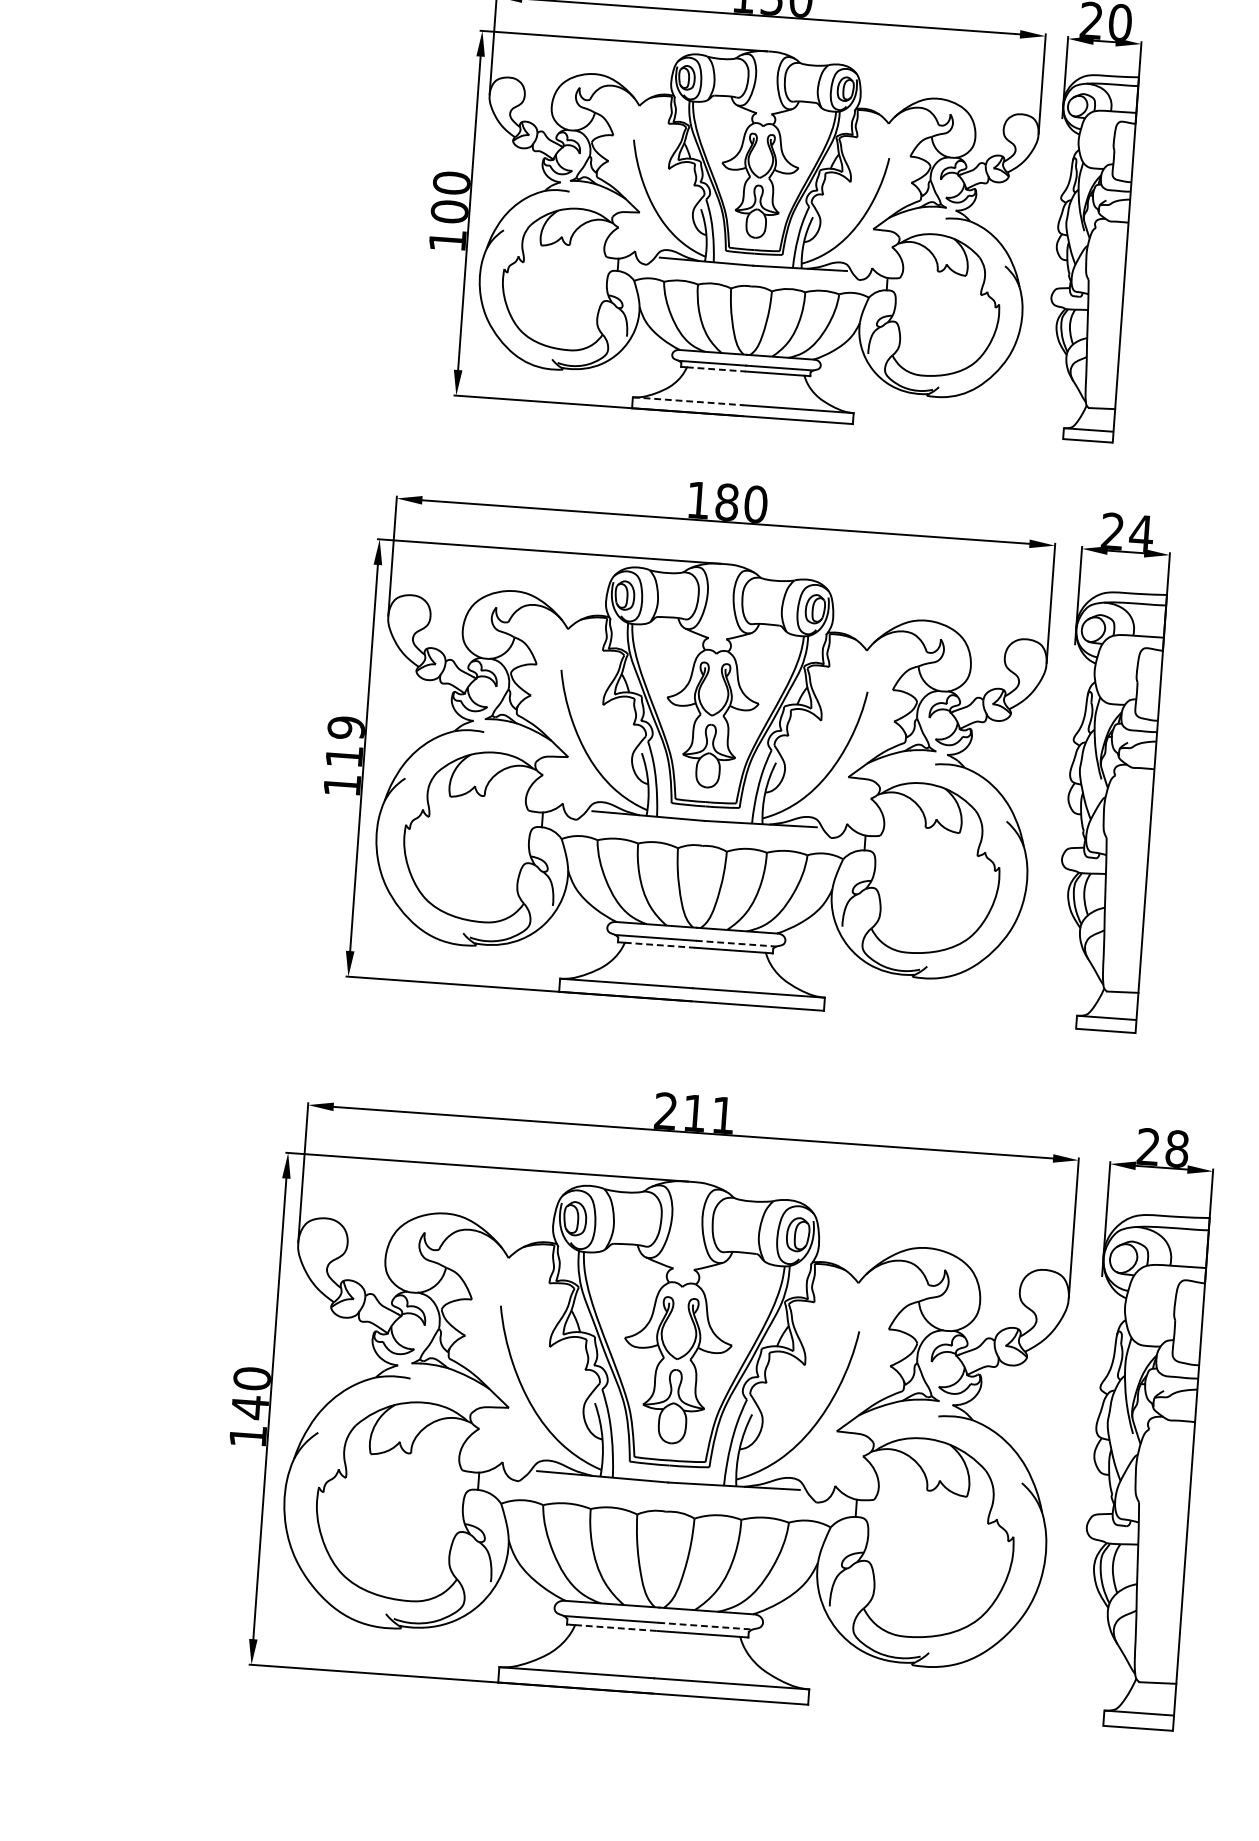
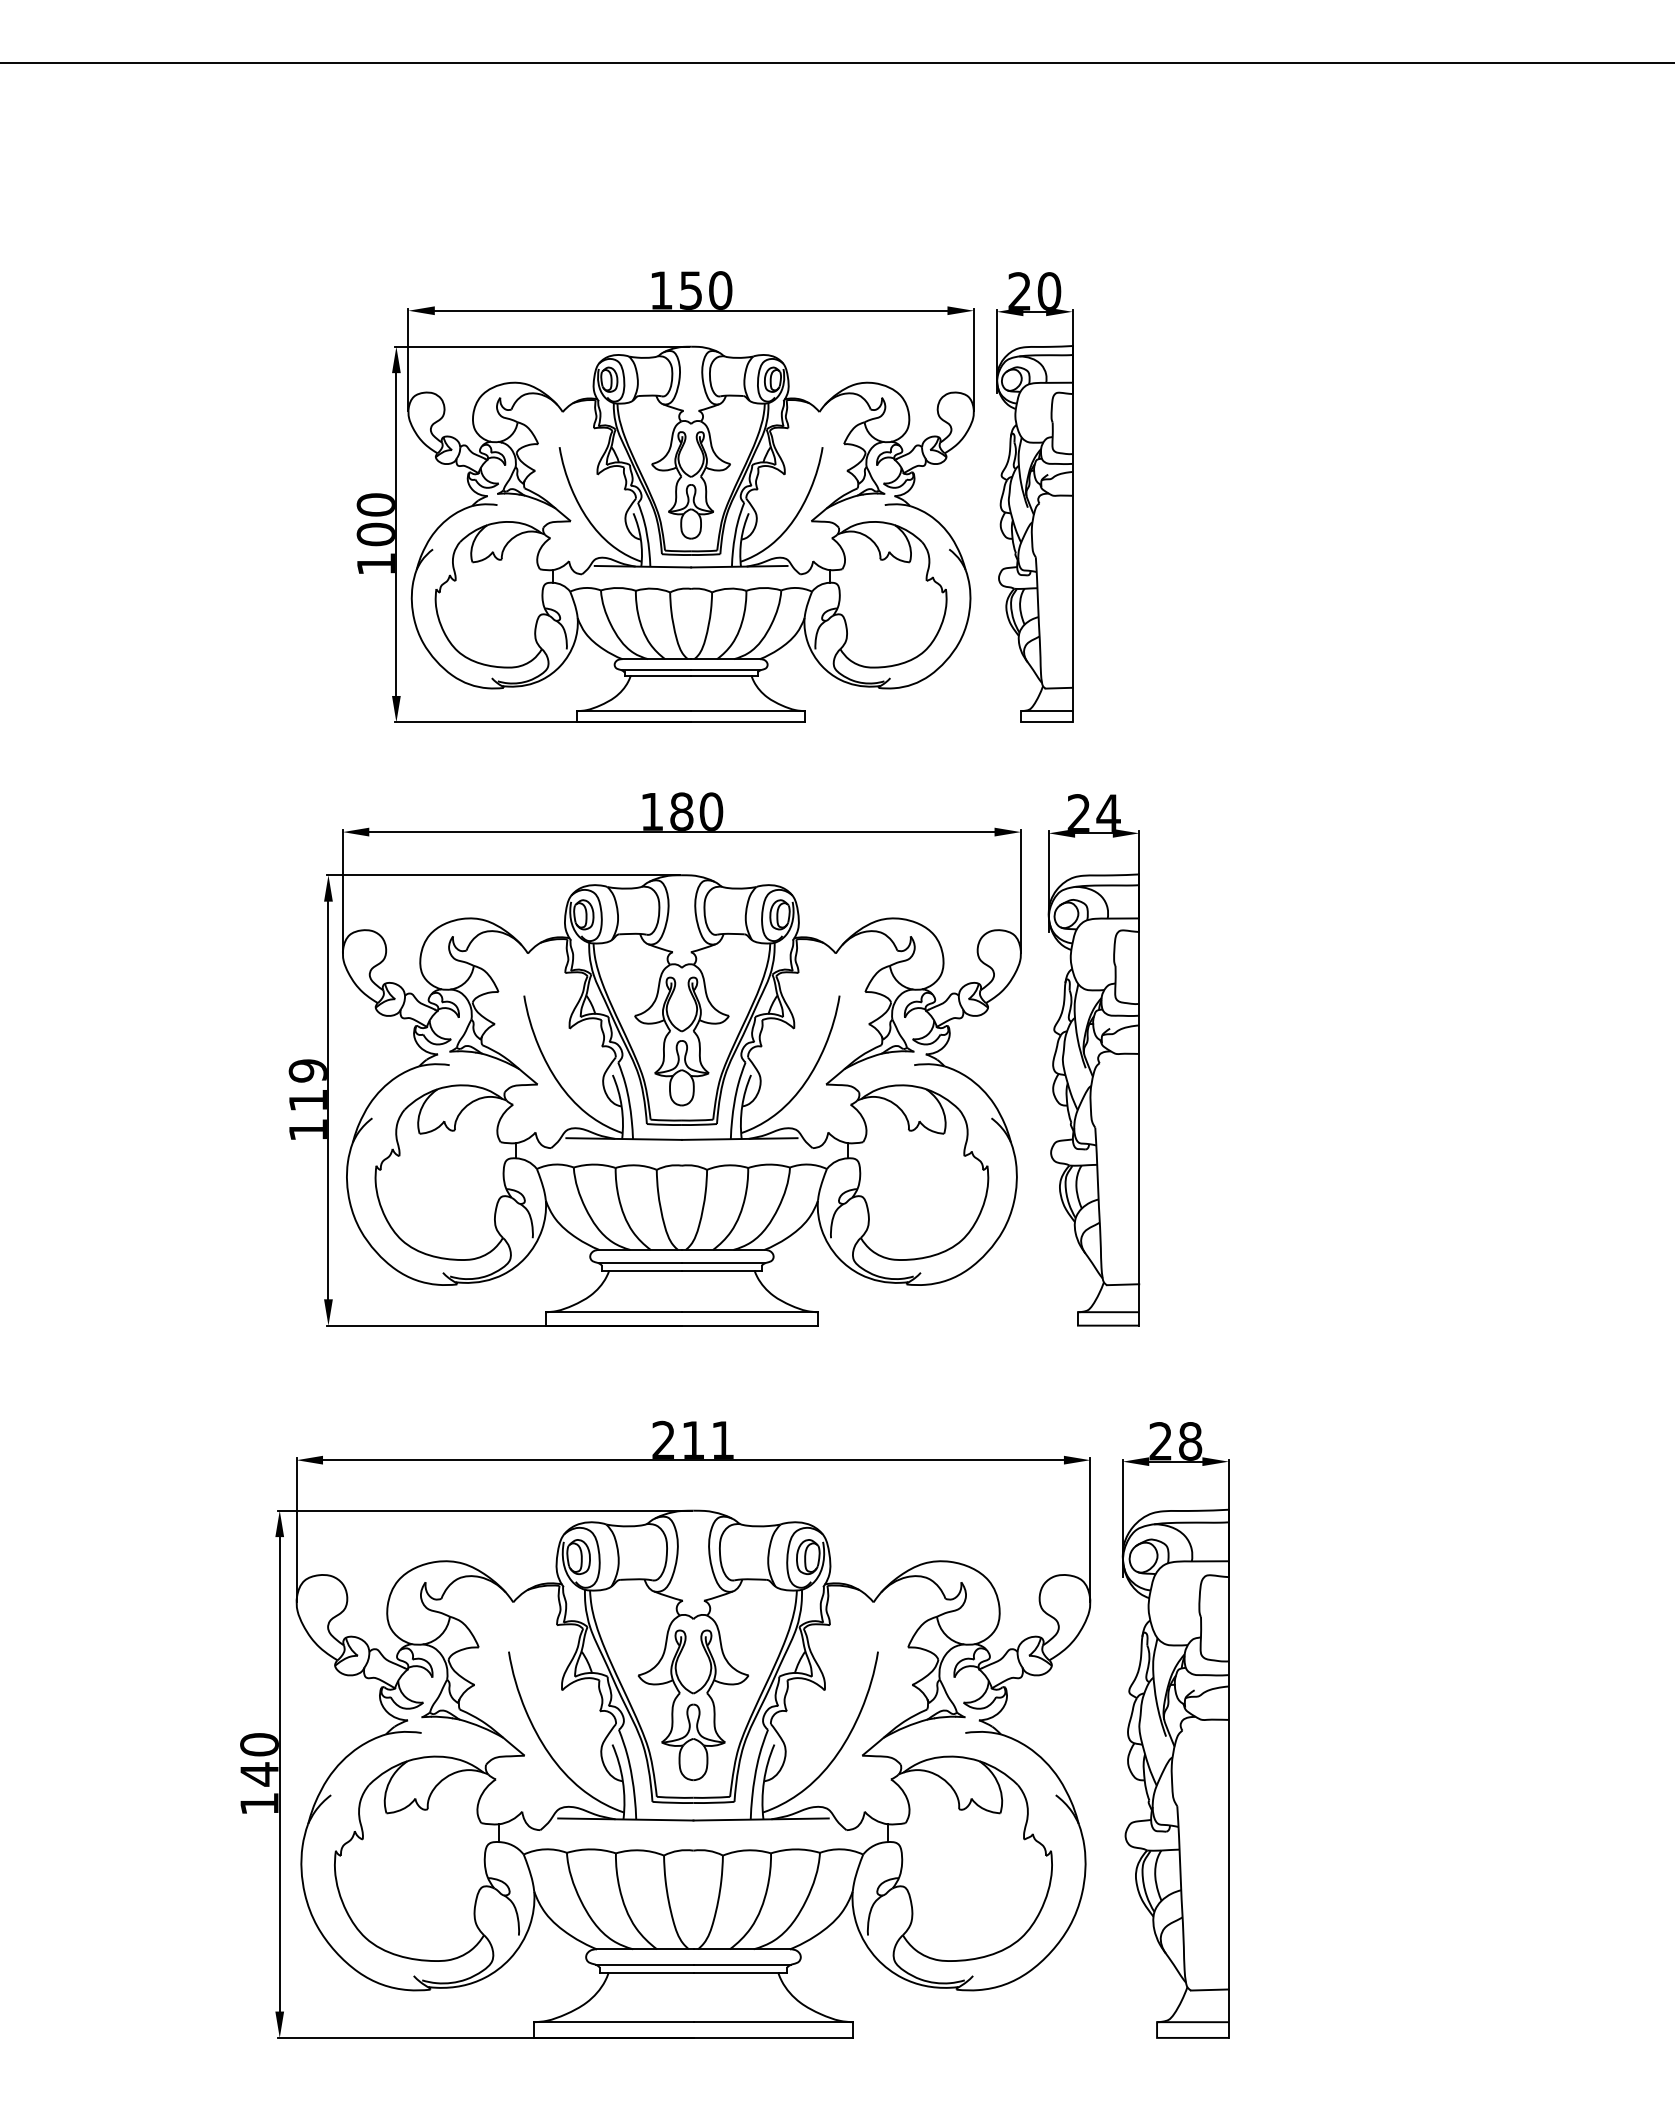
line: (716, 369) -> (661, 676), dashed -> solid
line: (688, 401) -> (634, 711), dashed -> solid
line: (736, 943) -> (723, 1263), dashed -> solid
line: (661, 945) -> (646, 1270), dashed -> solid
line: (705, 1625) -> (742, 1964), dashed -> solid
line: (615, 1628) -> (650, 1973), dashed -> solid

